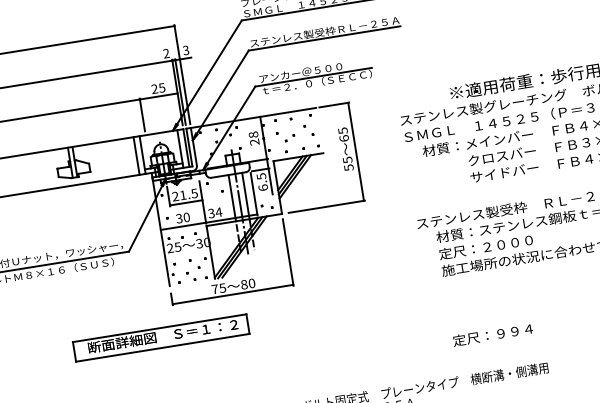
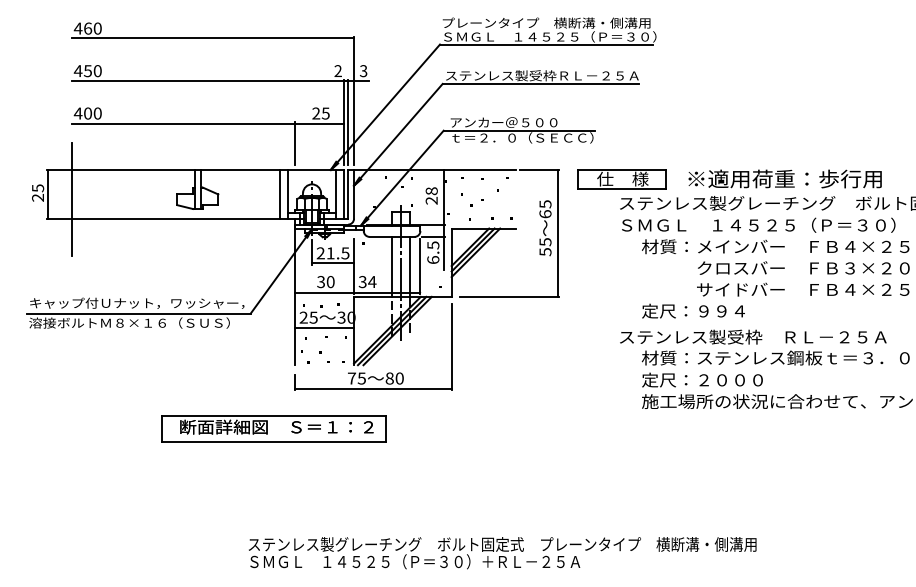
part: (398, 102) -> (621, 179), added
line: (187, 254) -> (324, 328), added
text: (492, 334) -> (693, 310), moved

